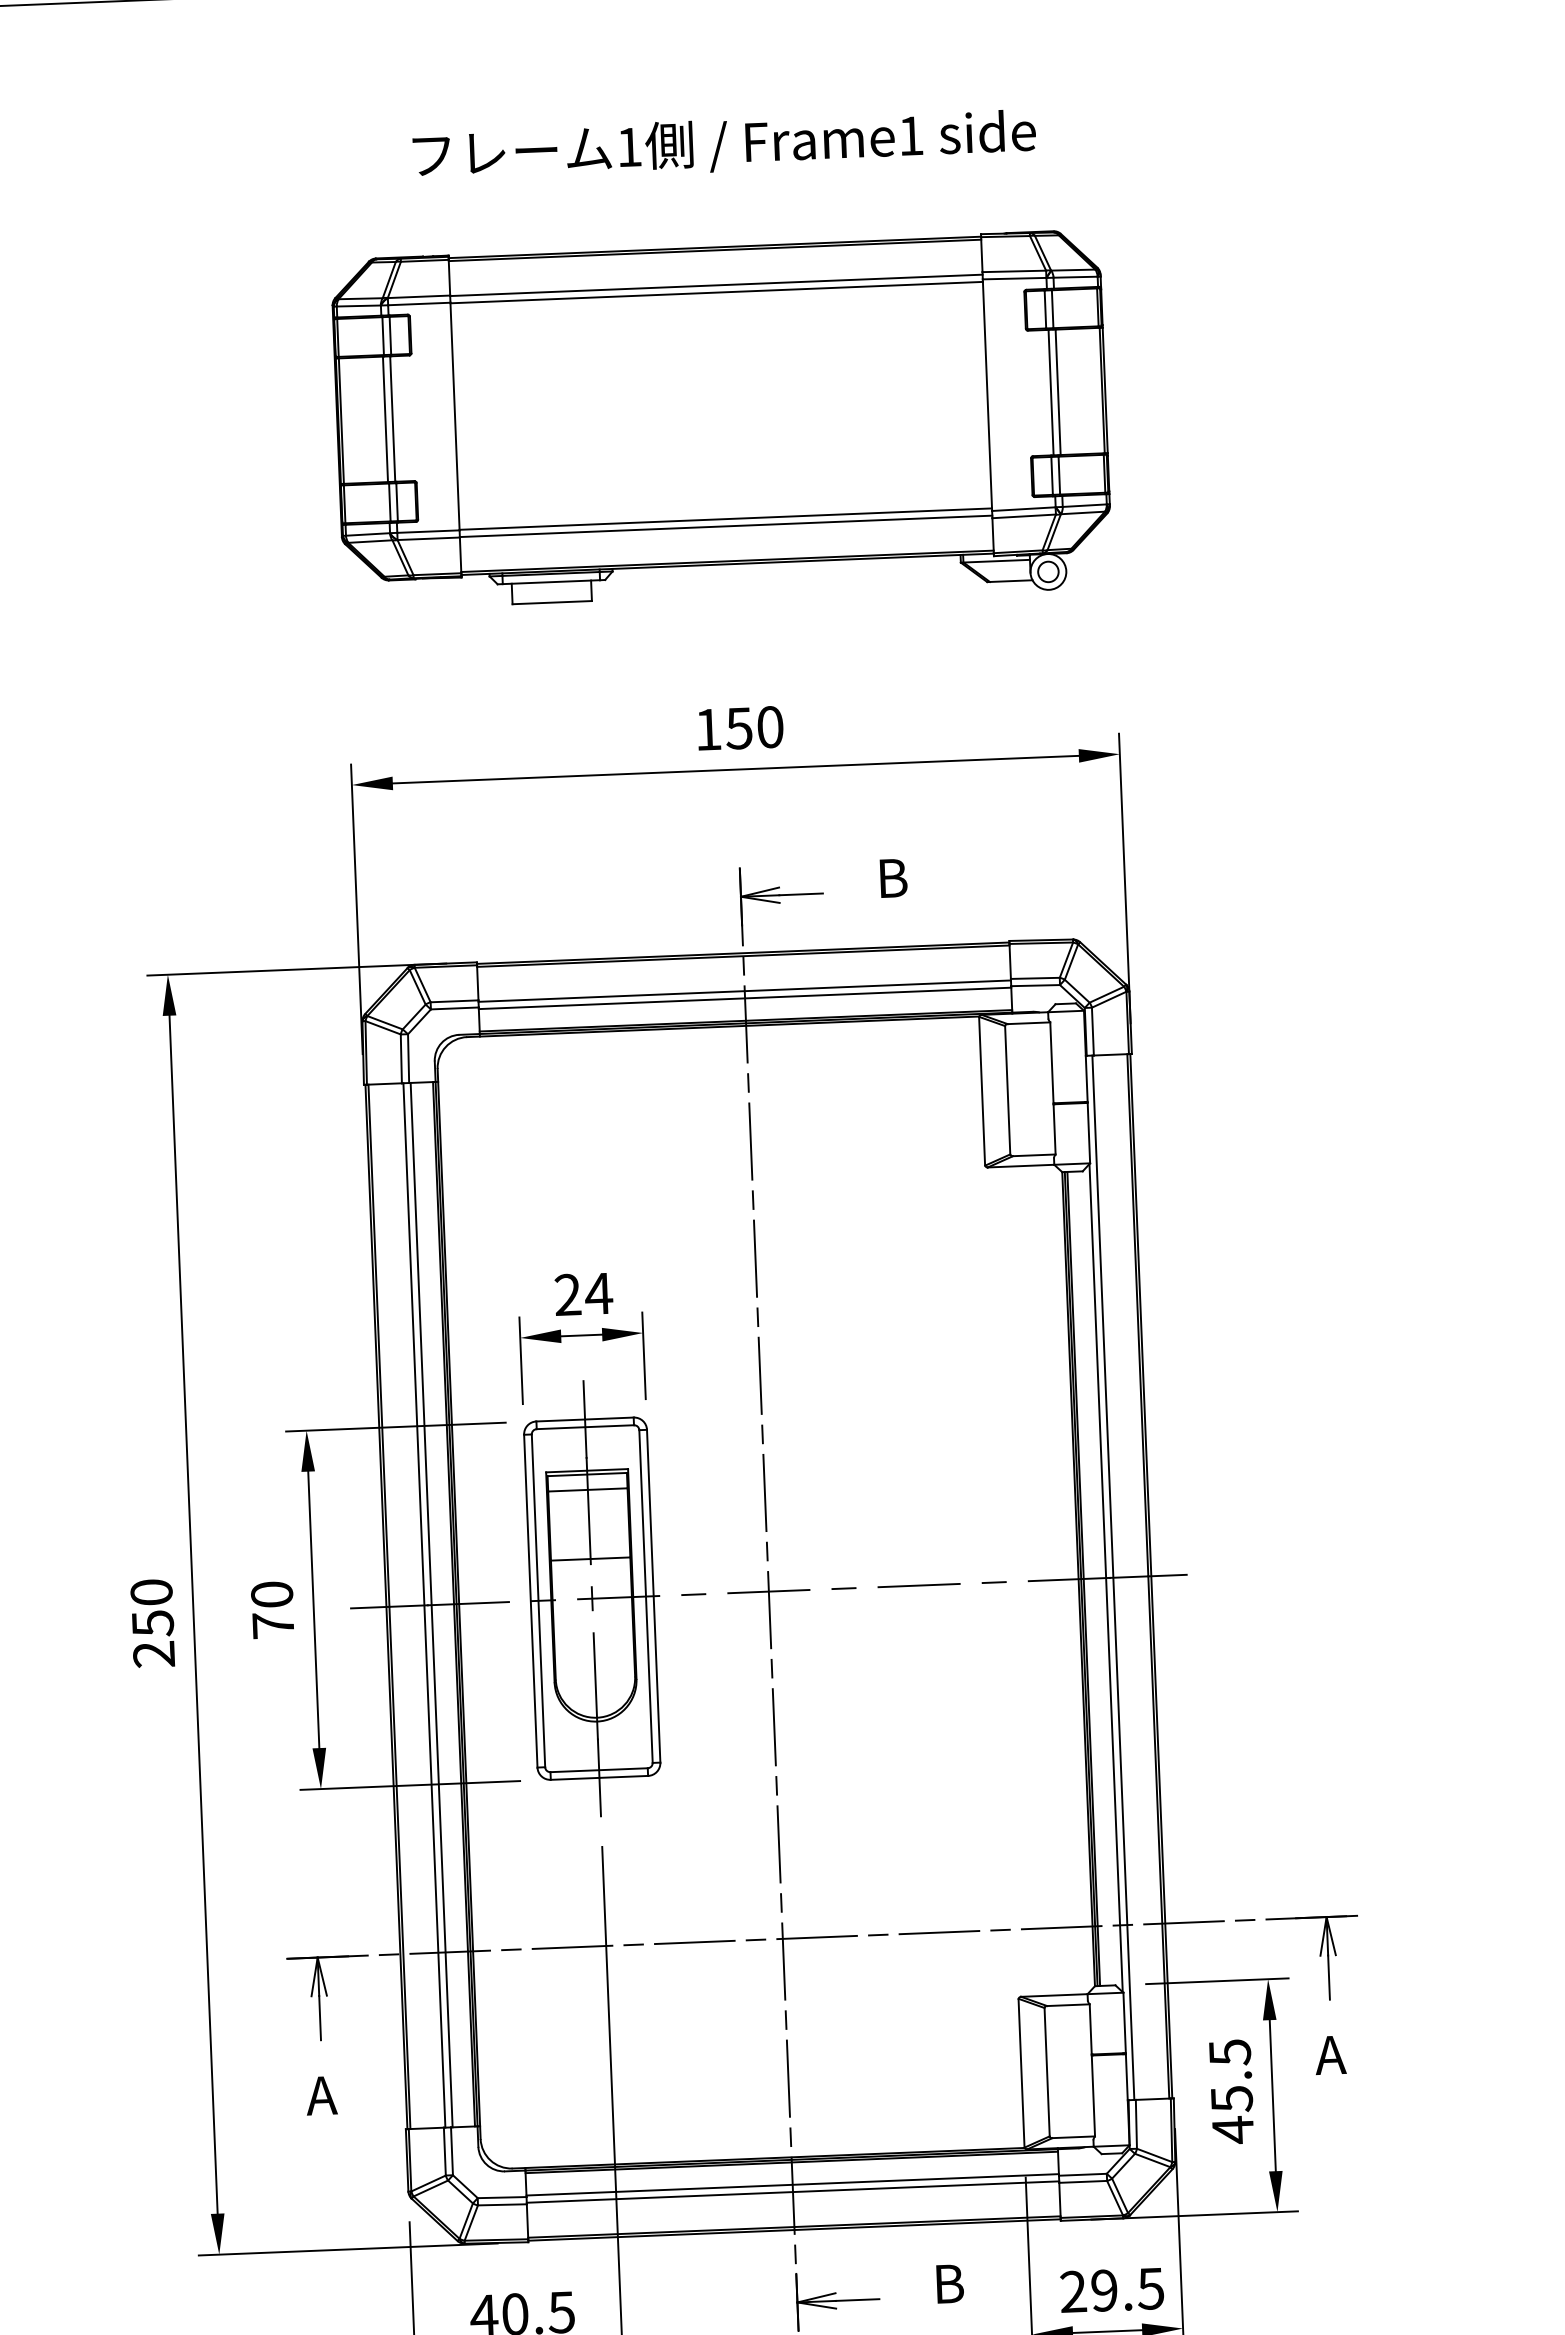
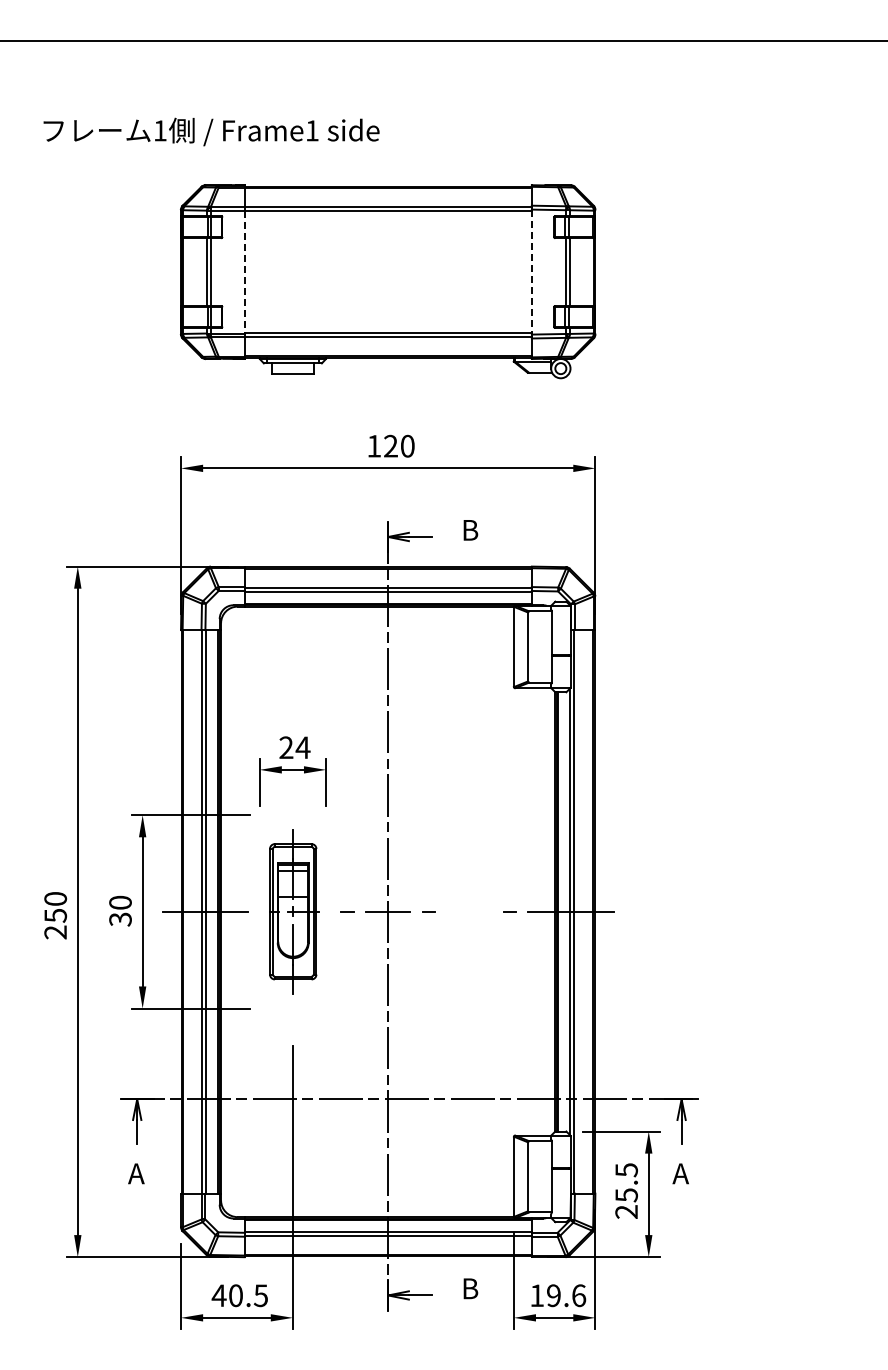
text: (724, 144) -> (211, 131), moved
line: (986, 395) -> (531, 272), solid -> dashed
line: (454, 417) -> (244, 272), solid -> dashed
text: (738, 727) -> (390, 445), 150 -> 120
line: (919, 1584) -> (469, 911), removed
part: (593, 1597) -> (293, 911), size x0.7
text: (273, 1625) -> (120, 919), 70 -> 30
text: (1232, 2129) -> (626, 1211), 45.5 -> 25.5
text: (1113, 2289) -> (558, 1295), 29.5 -> 19.6

